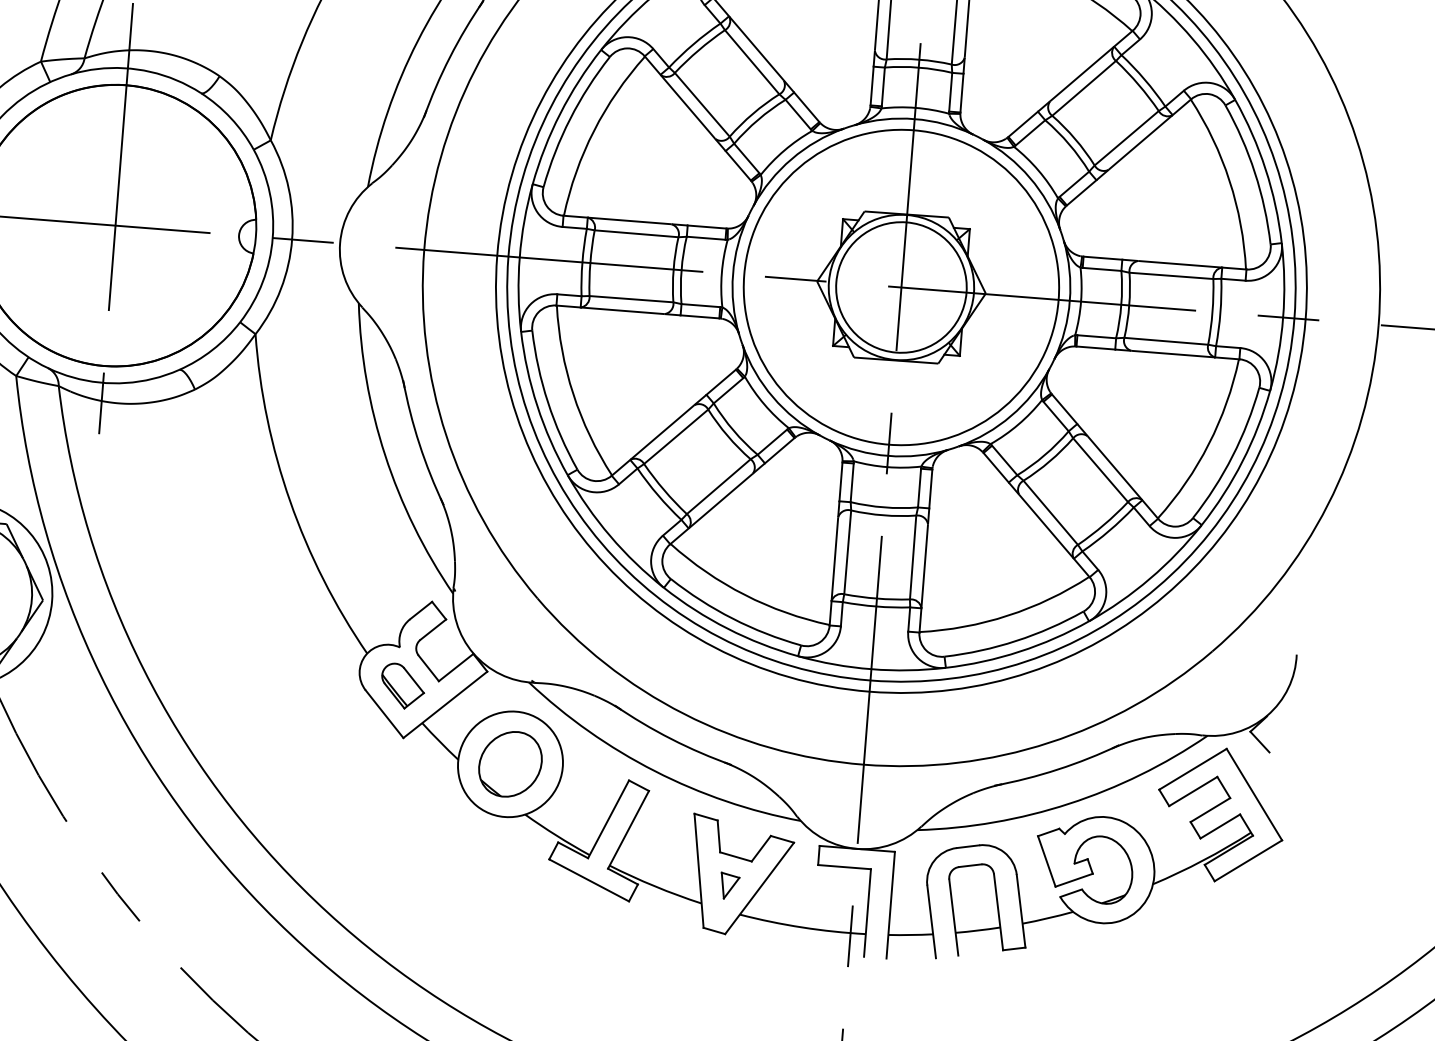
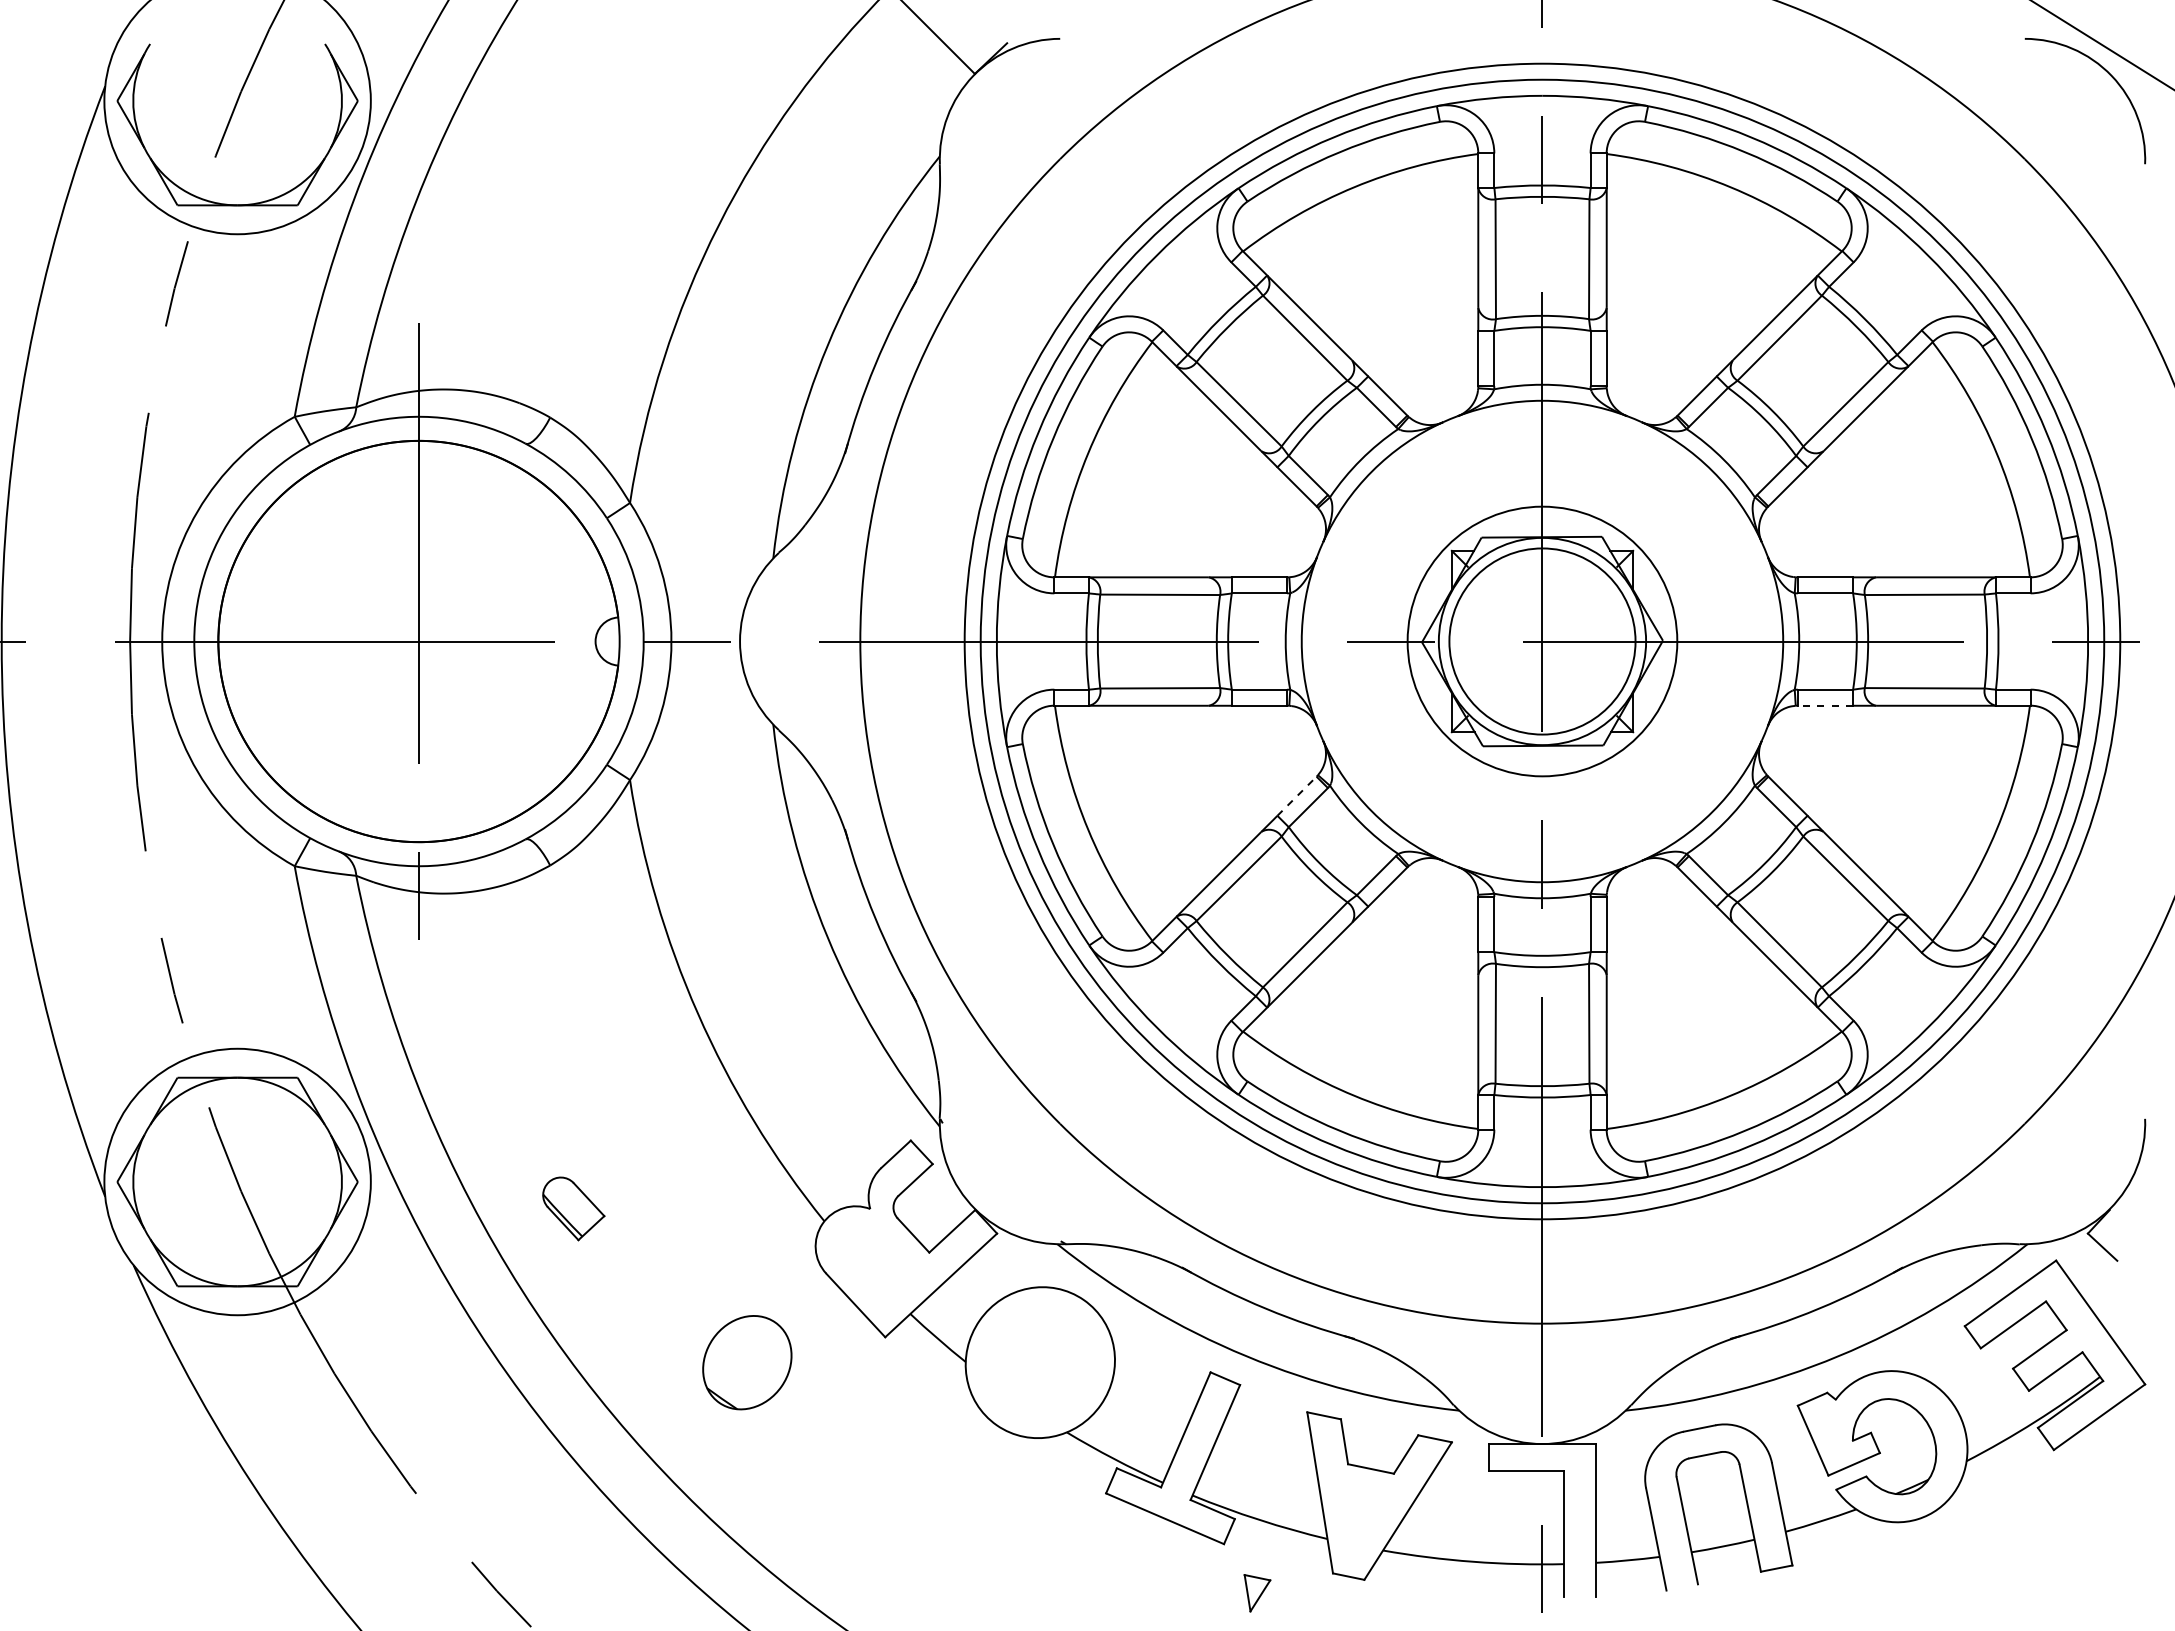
circle: (901, 287) -> (1542, 641), size x0.6
line: (1095, 347) -> (1825, 705), solid -> dashed
line: (721, 382) -> (1297, 796), solid -> dashed
part: (402, 686) -> (573, 1208), moved
part: (510, 764) -> (747, 1362), moved
part: (729, 886) -> (1257, 1593), moved

